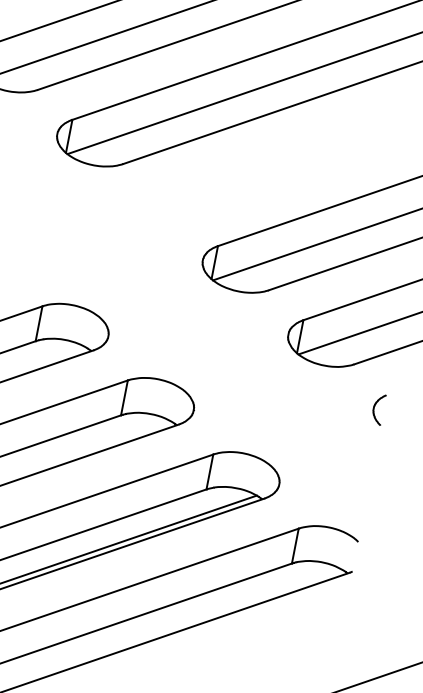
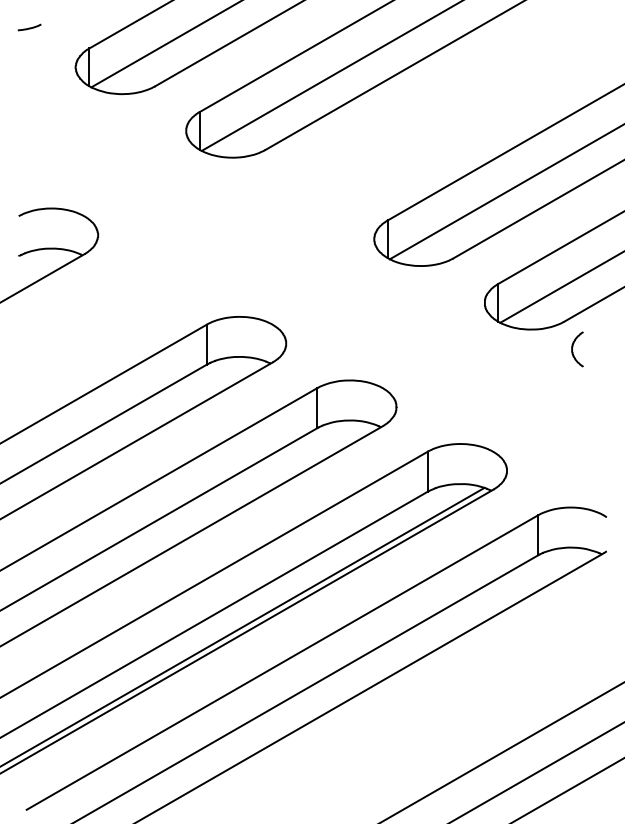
curve: (374, 410) -> (573, 351), moved

